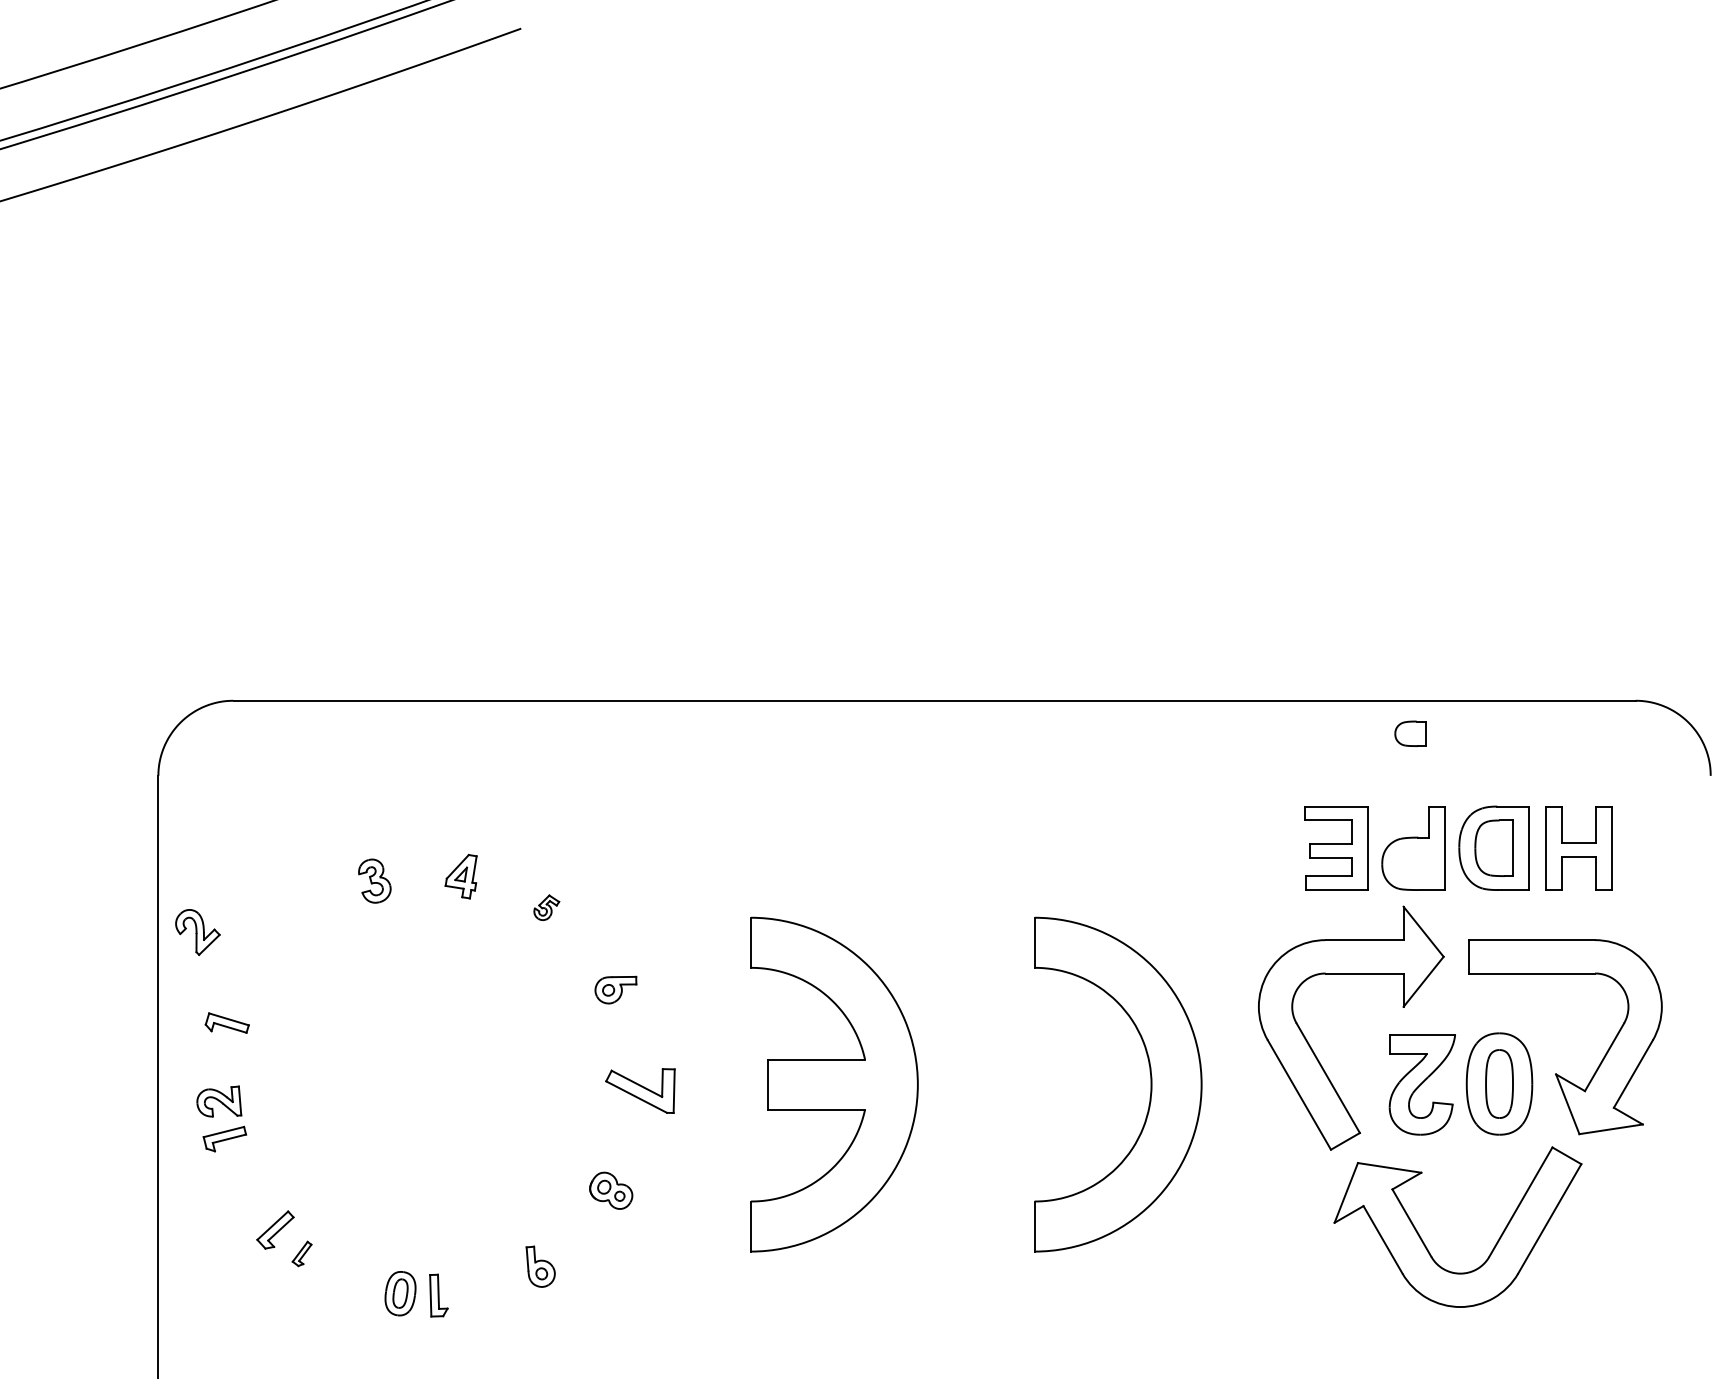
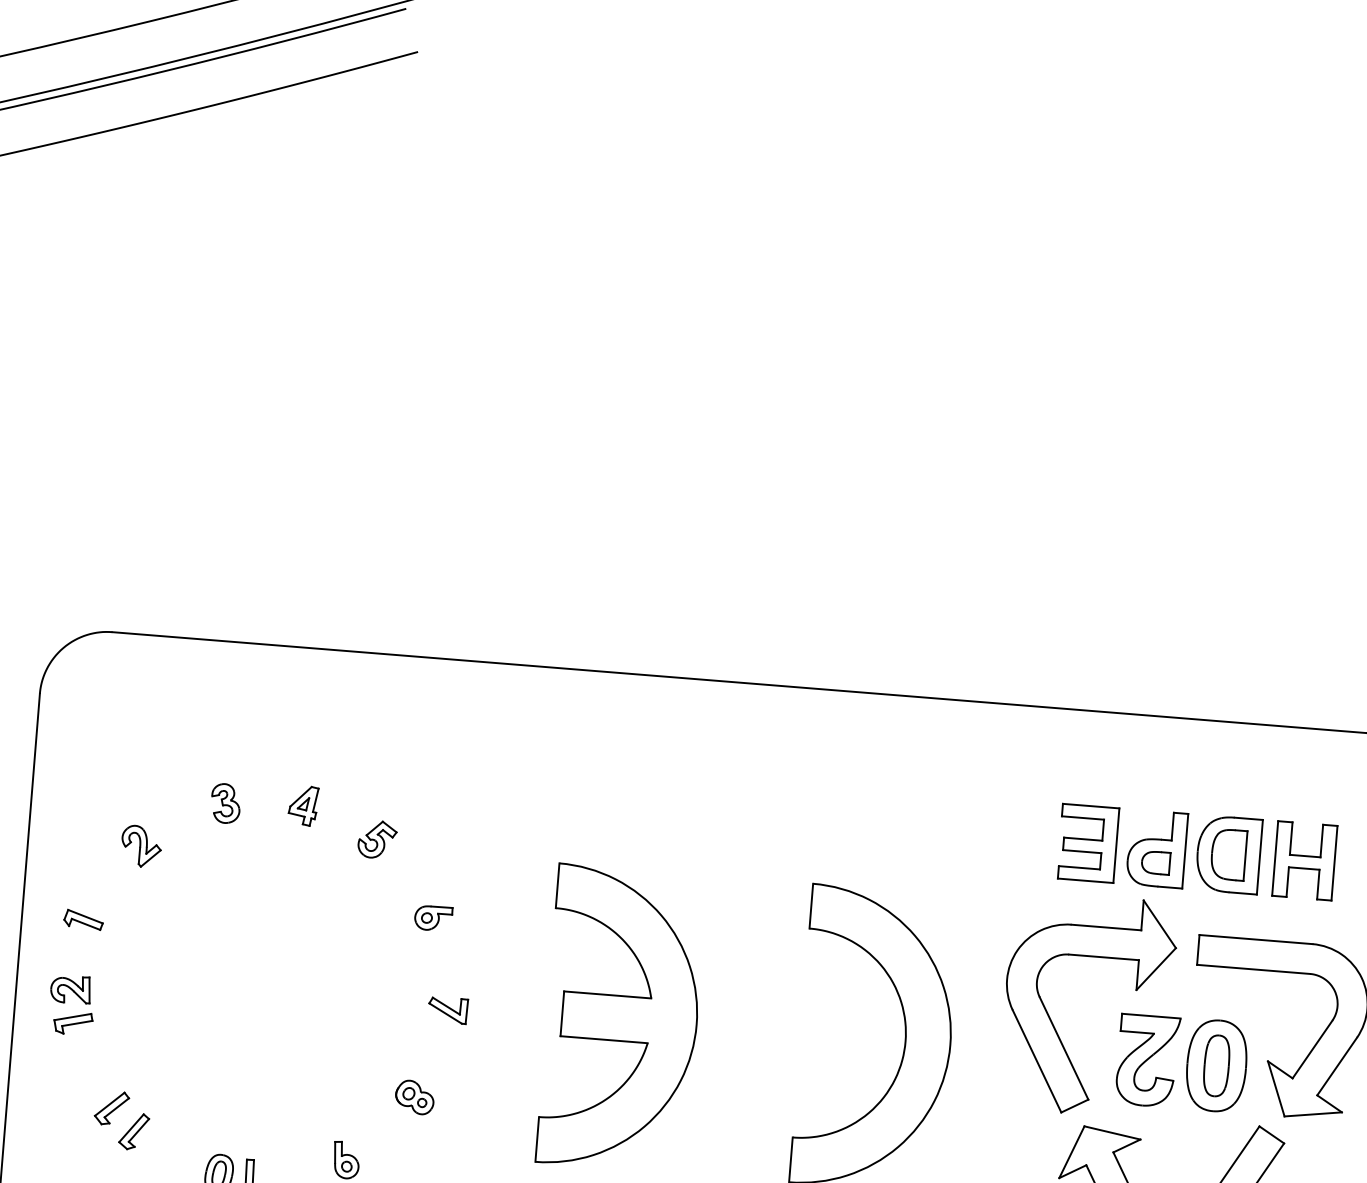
part: (1410, 733) -> (1155, 862), moved
part: (546, 907) -> (377, 839), size x1.67
part: (197, 932) -> (141, 846), moved
part: (639, 1090) -> (447, 1009), size x0.62
part: (301, 1253) -> (133, 1131), size x1.67

